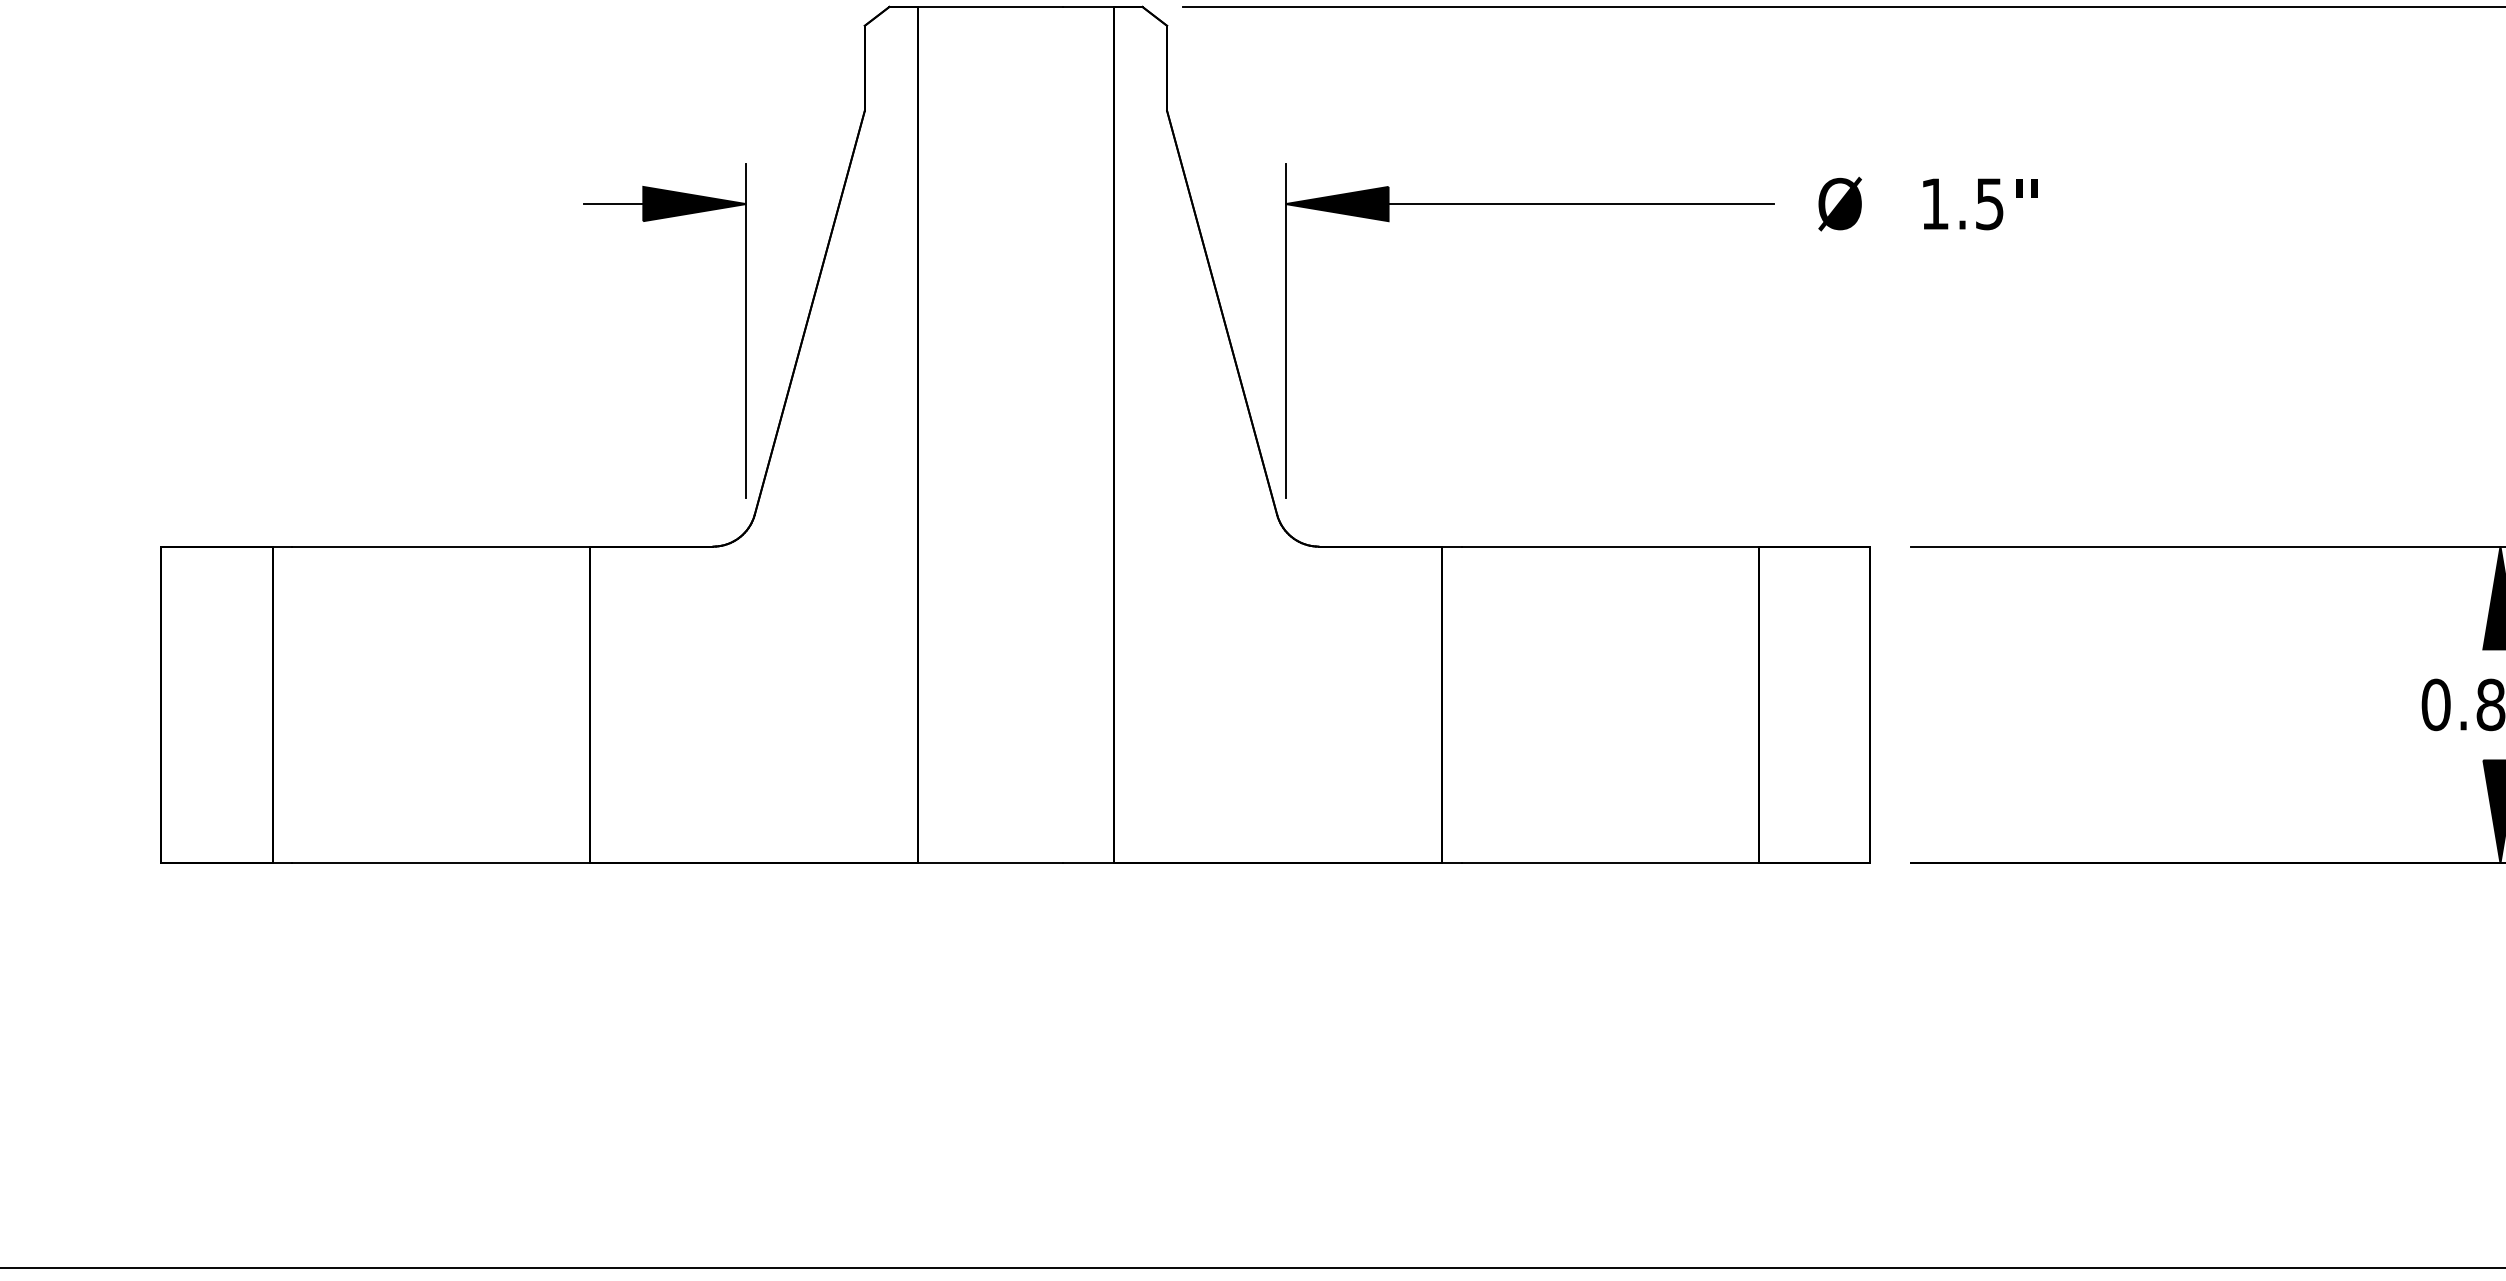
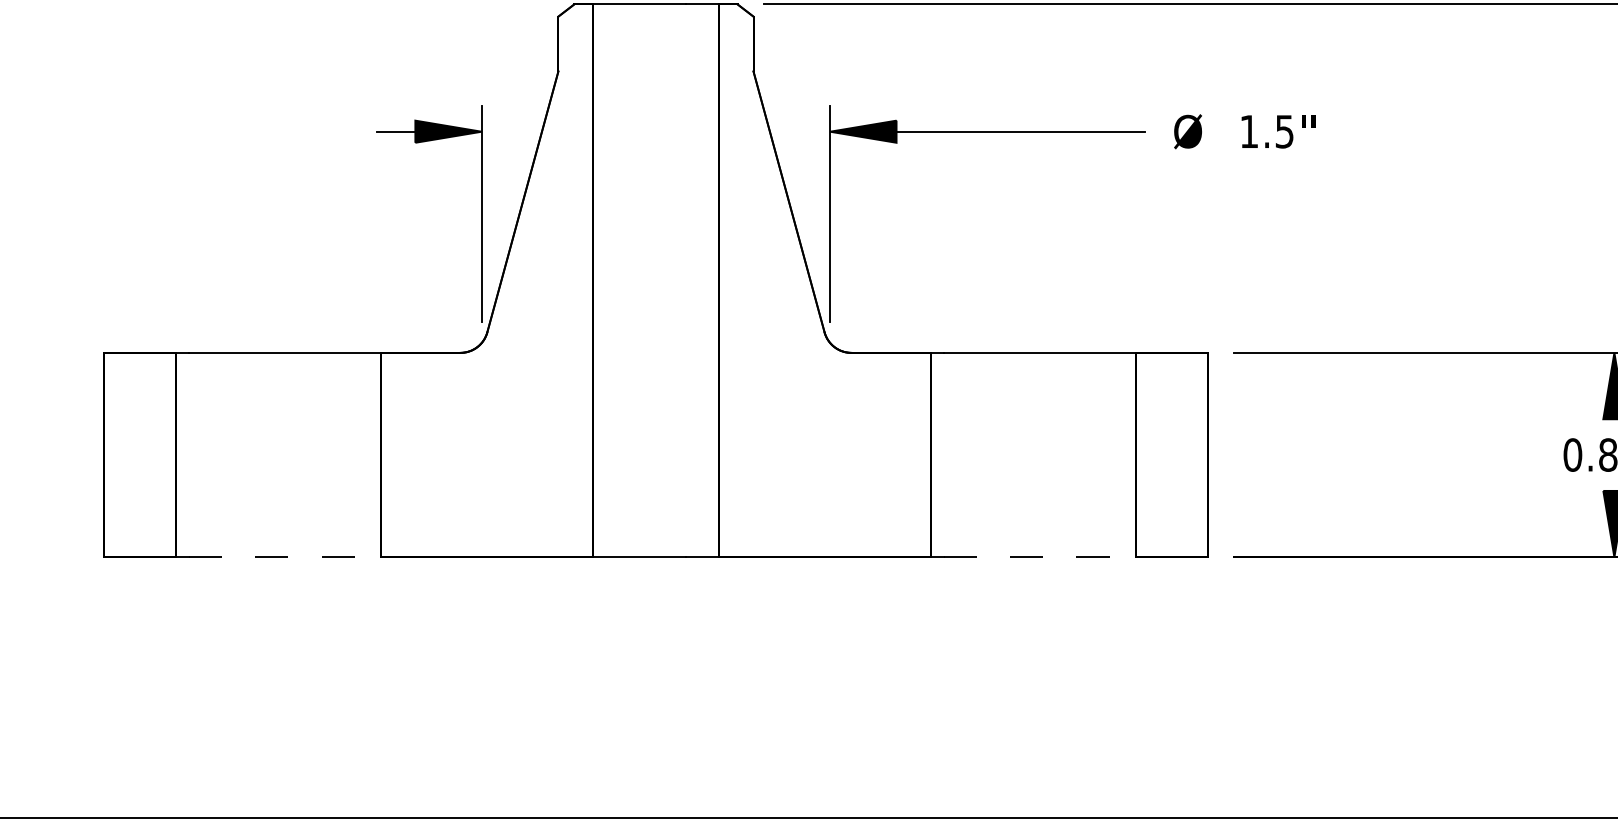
line: (440, 863) -> (284, 557), solid -> dashed
line: (1610, 863) -> (1039, 557), solid -> dashed

